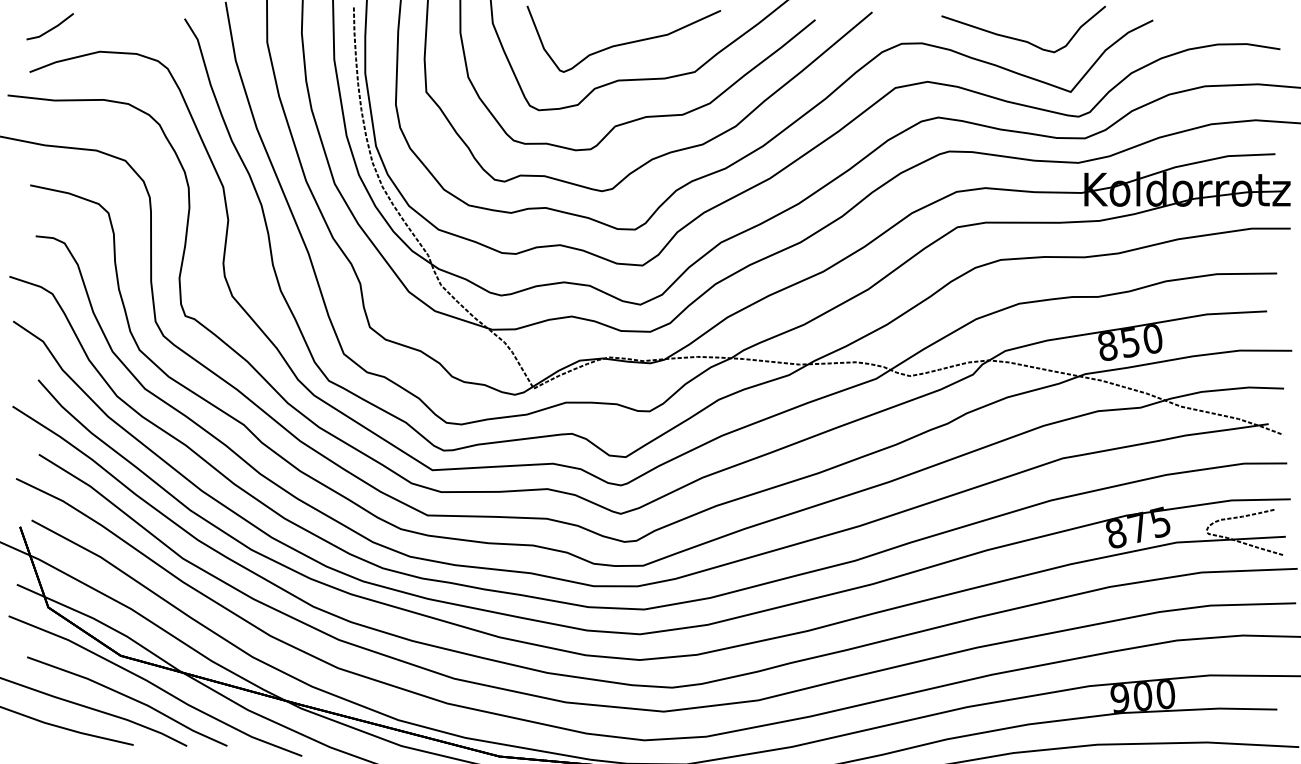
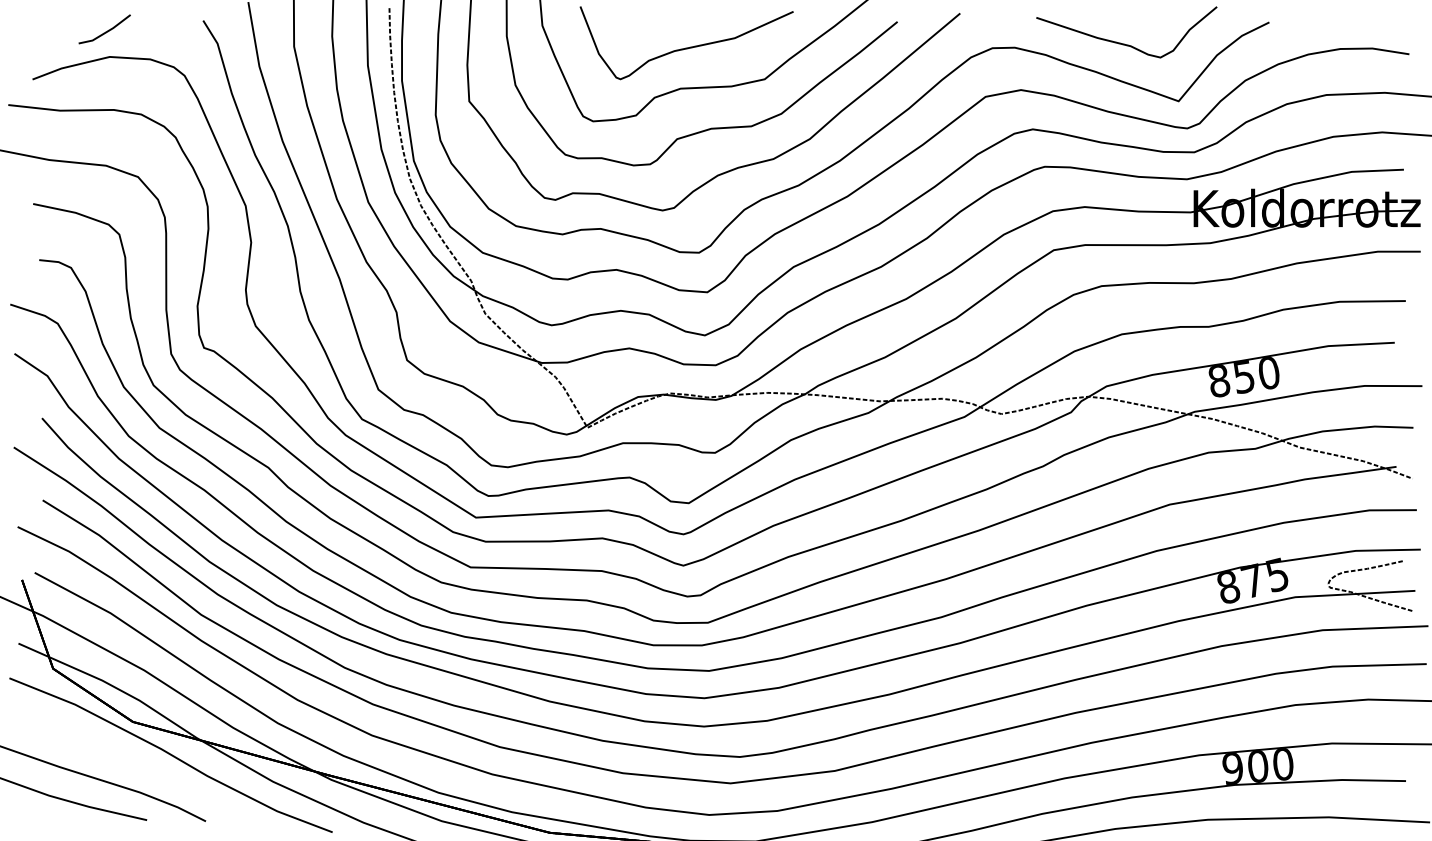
line: (50, 28) -> (105, 31), moved
part: (127, 701) -> (140, 772), removed

